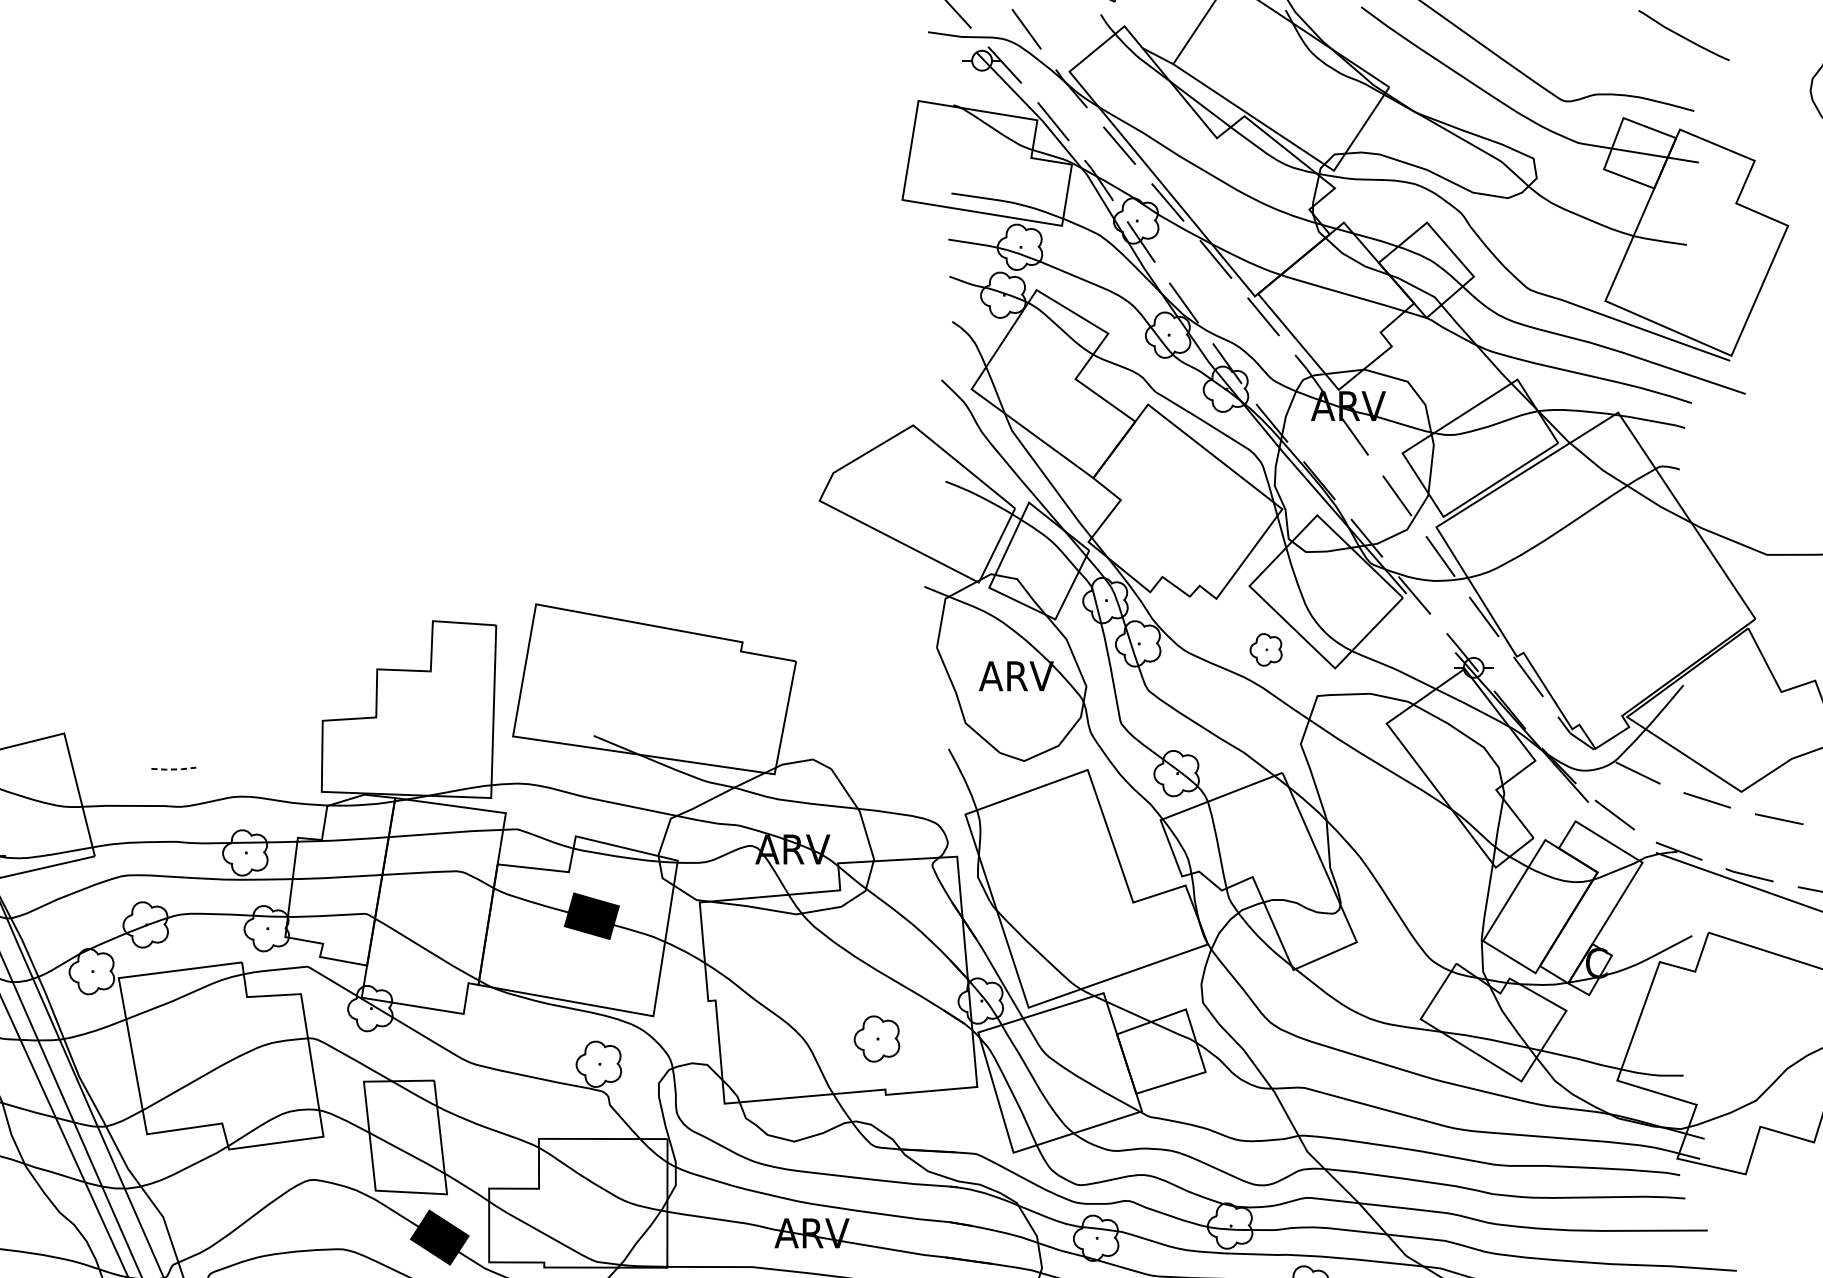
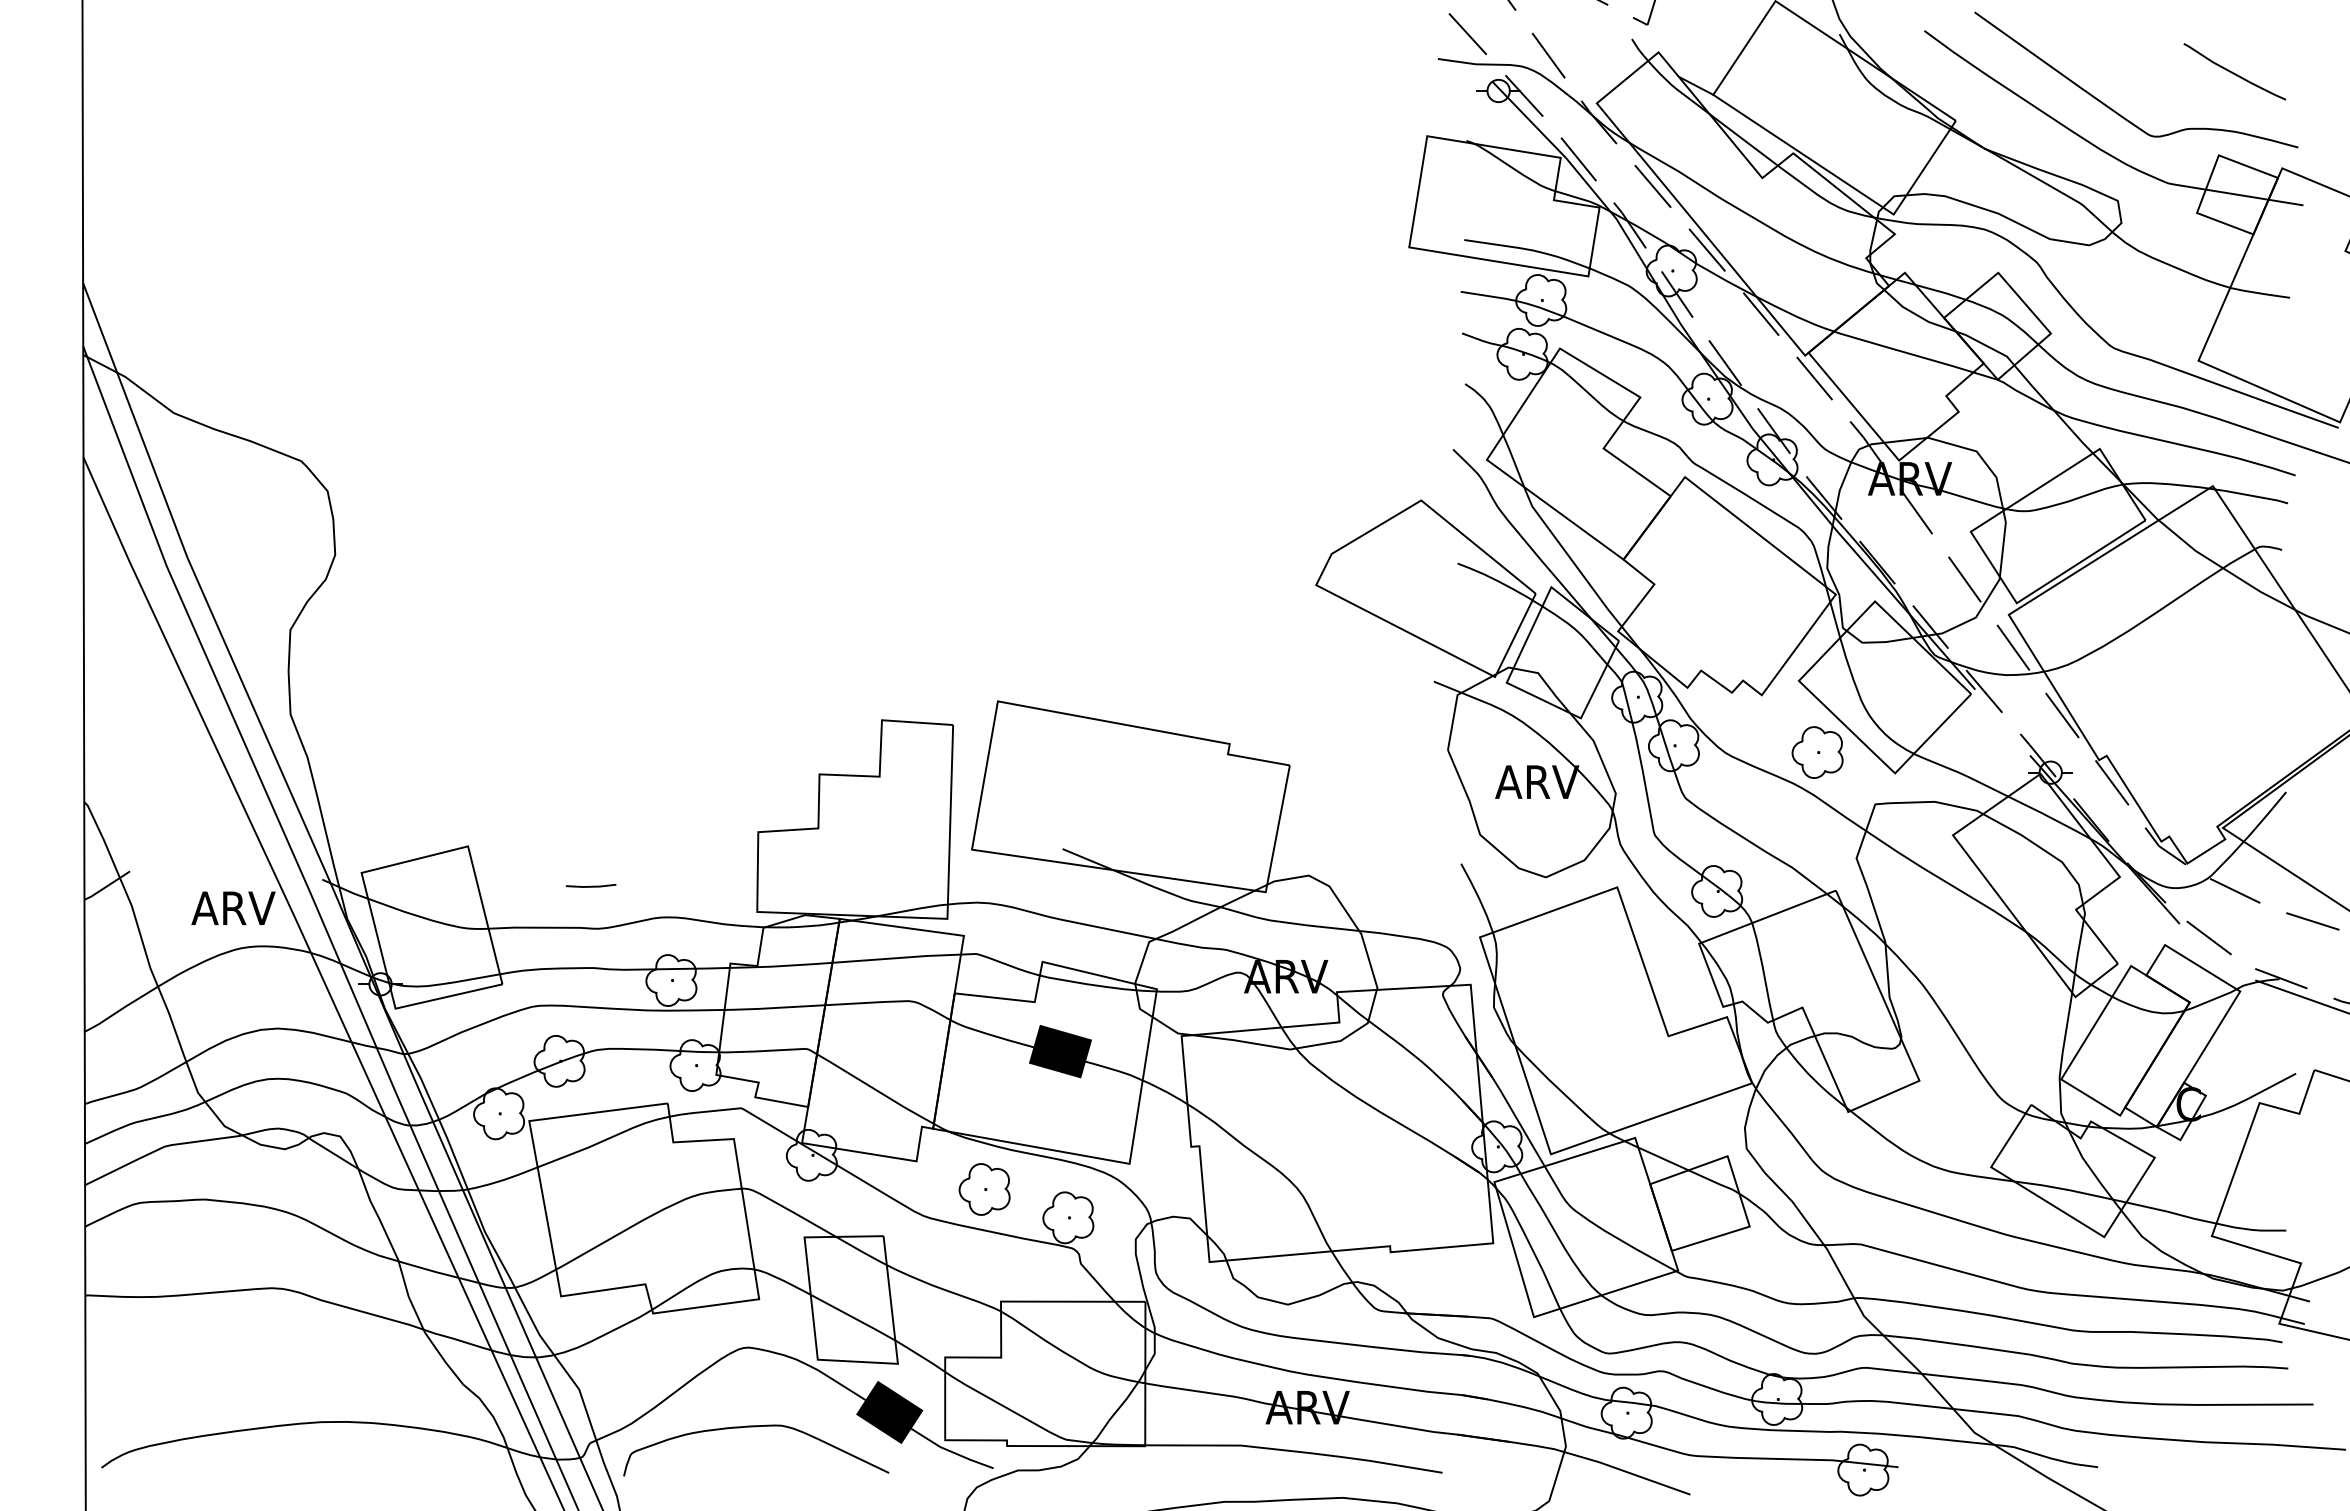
curve: (1683, 36) -> (2234, 72), moved
part: (1266, 649) -> (1817, 752), size x1.43
line: (173, 769) -> (590, 886), dashed -> solid
part: (876, 1039) -> (984, 1189), moved

